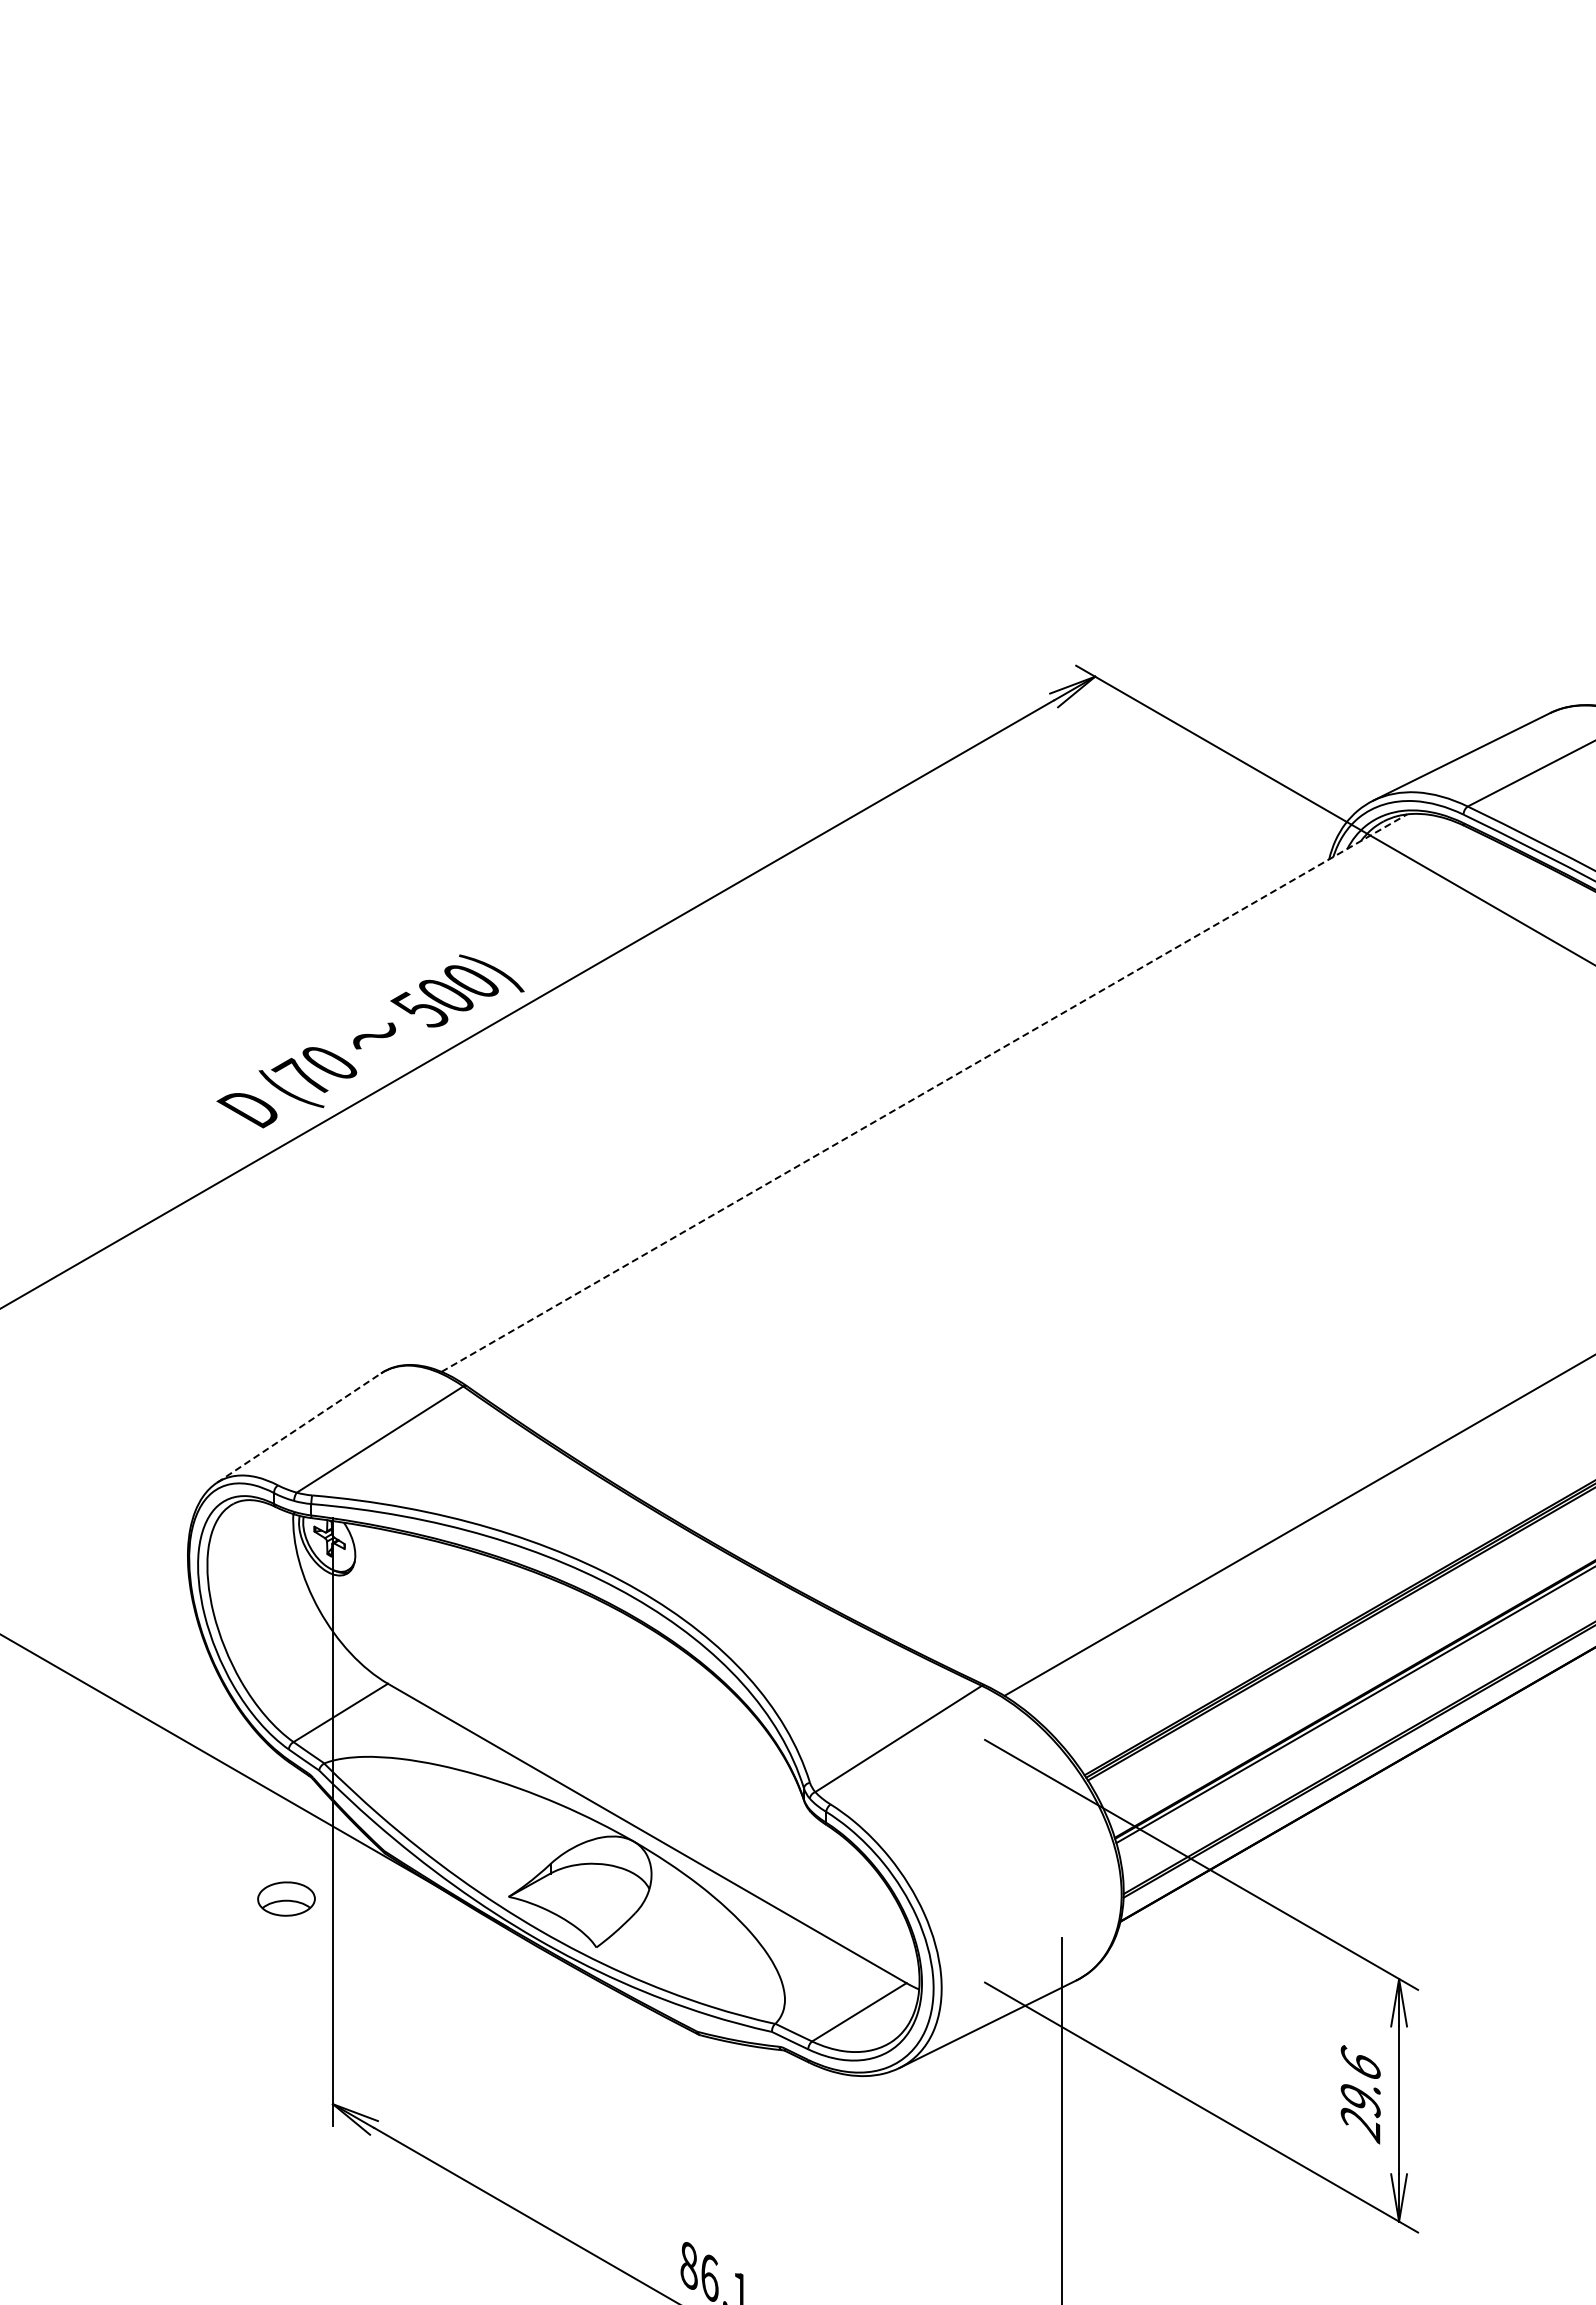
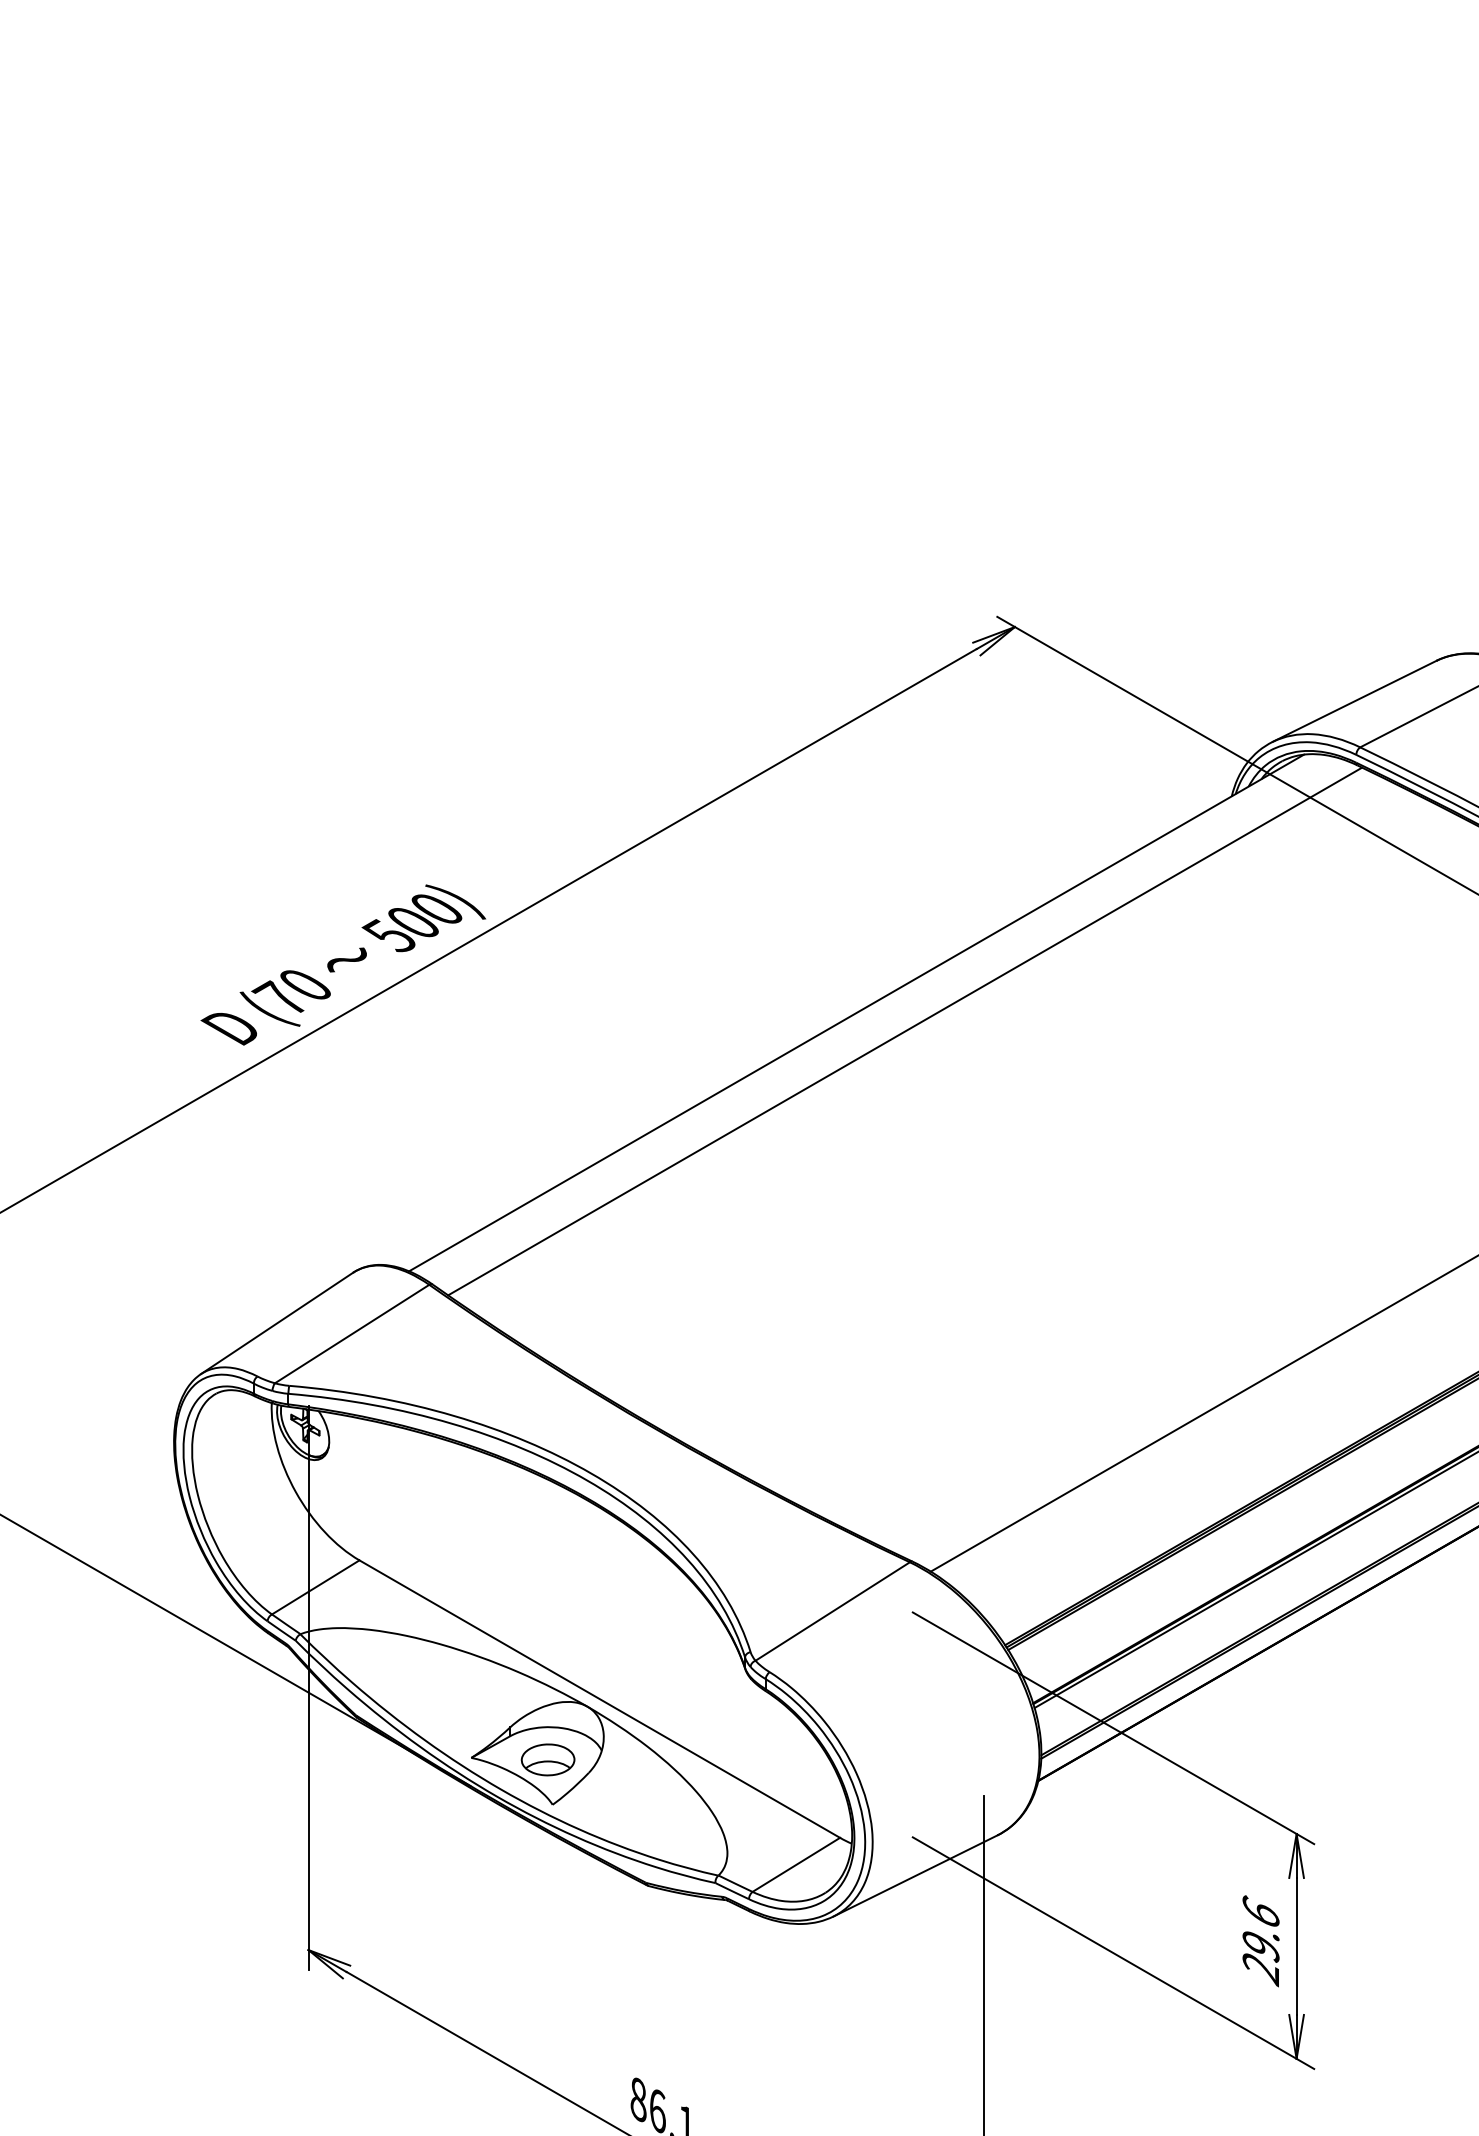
line: (924, 1092) -> (856, 1012), dashed -> solid
line: (976, 1112) -> (904, 1030), added
line: (299, 1428) -> (277, 1323), dashed -> solid
part: (286, 1898) -> (548, 1759), moved

